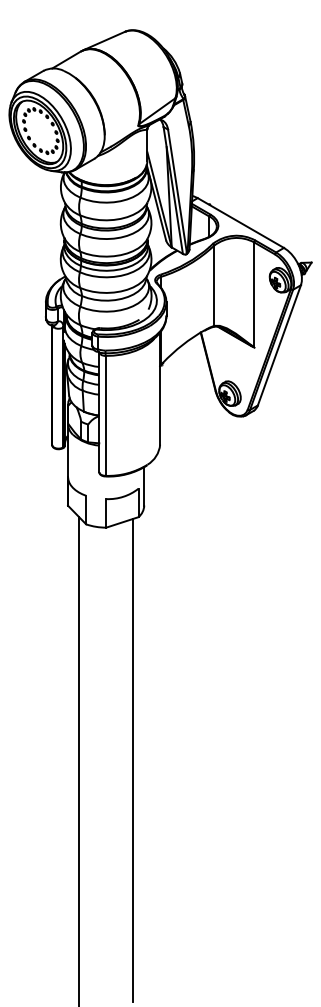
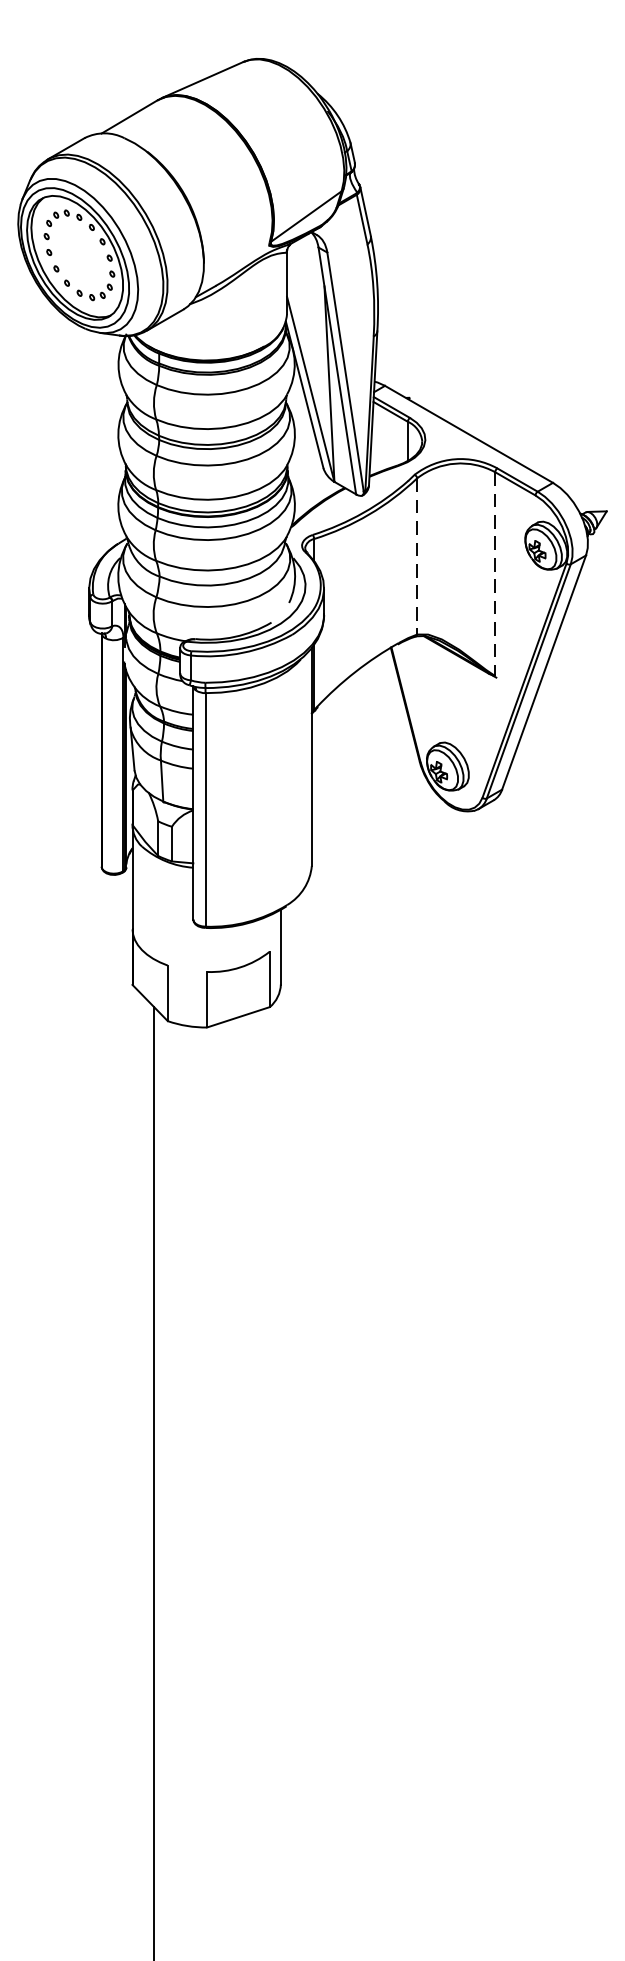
line: (214, 286) -> (417, 557), solid -> dashed
line: (254, 295) -> (495, 575), solid -> dashed
line: (133, 760) -> (259, 1480), removed

